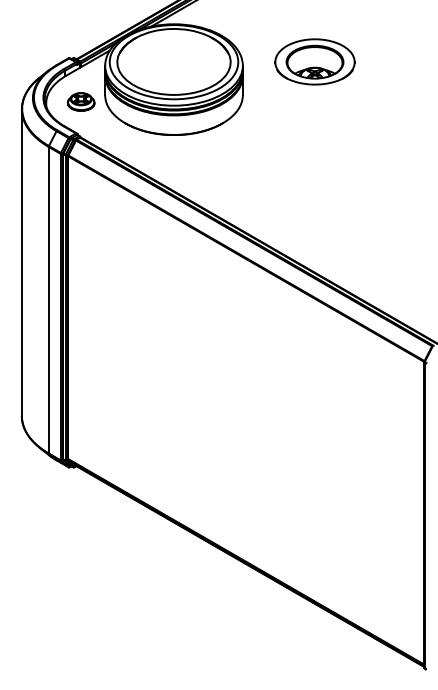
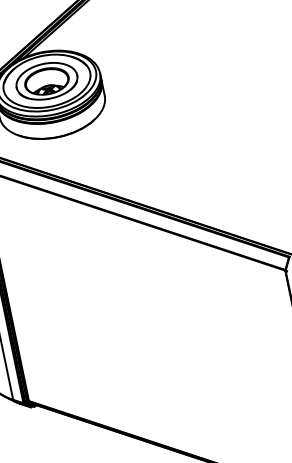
part: (314, 61) -> (46, 81), moved

